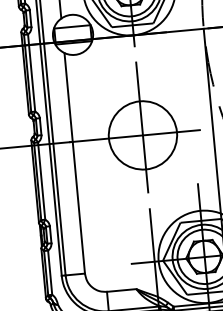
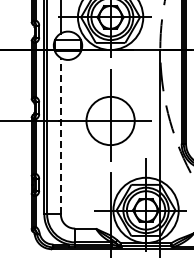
line: (74, 162) -> (60, 135), solid -> dashed

